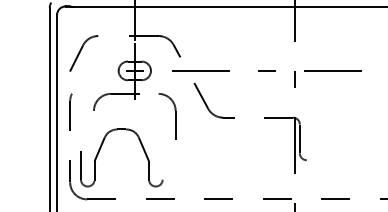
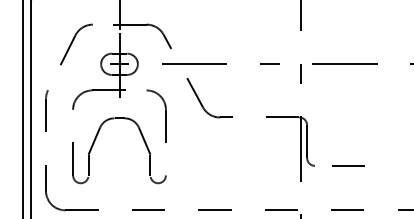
part: (83, 53) -> (75, 44), moved
part: (101, 148) -> (96, 140), moved
line: (336, 159) -> (348, 165), added

